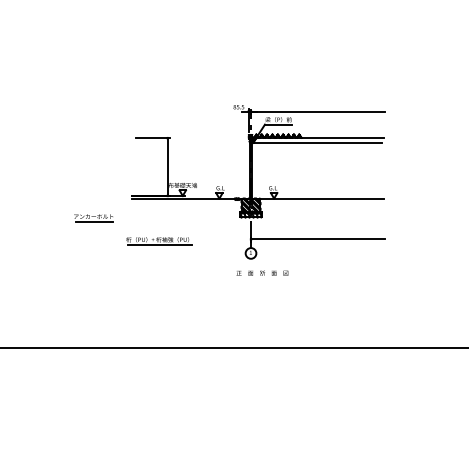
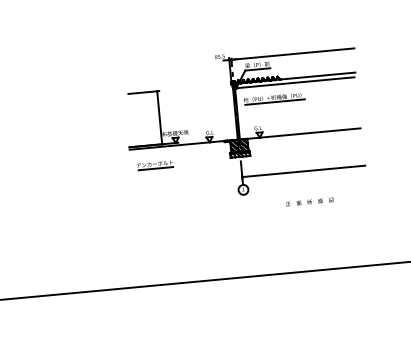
part: (93, 218) -> (154, 165), moved
part: (159, 241) -> (274, 99), moved
text: (262, 272) -> (309, 201), moved

